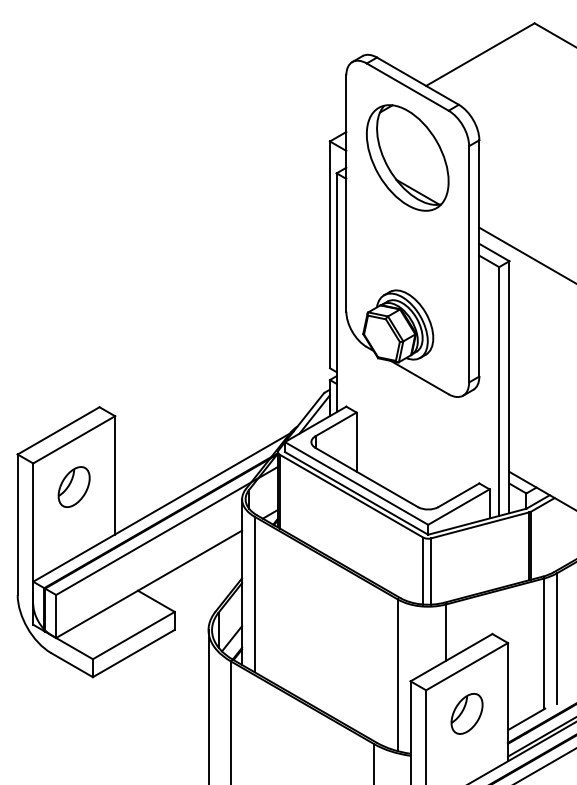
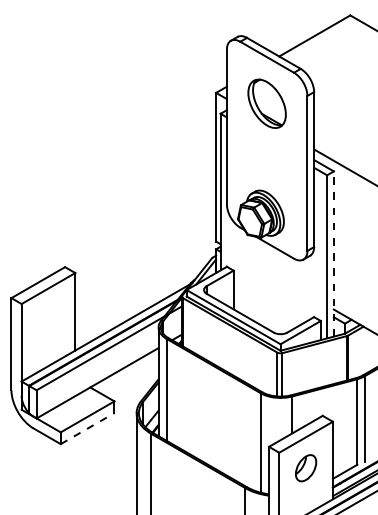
part: (406, 157) -> (266, 103), size x0.7
line: (508, 387) -> (333, 254), solid -> dashed
part: (74, 487) -> (48, 319), removed
line: (133, 653) -> (87, 428), solid -> dashed

